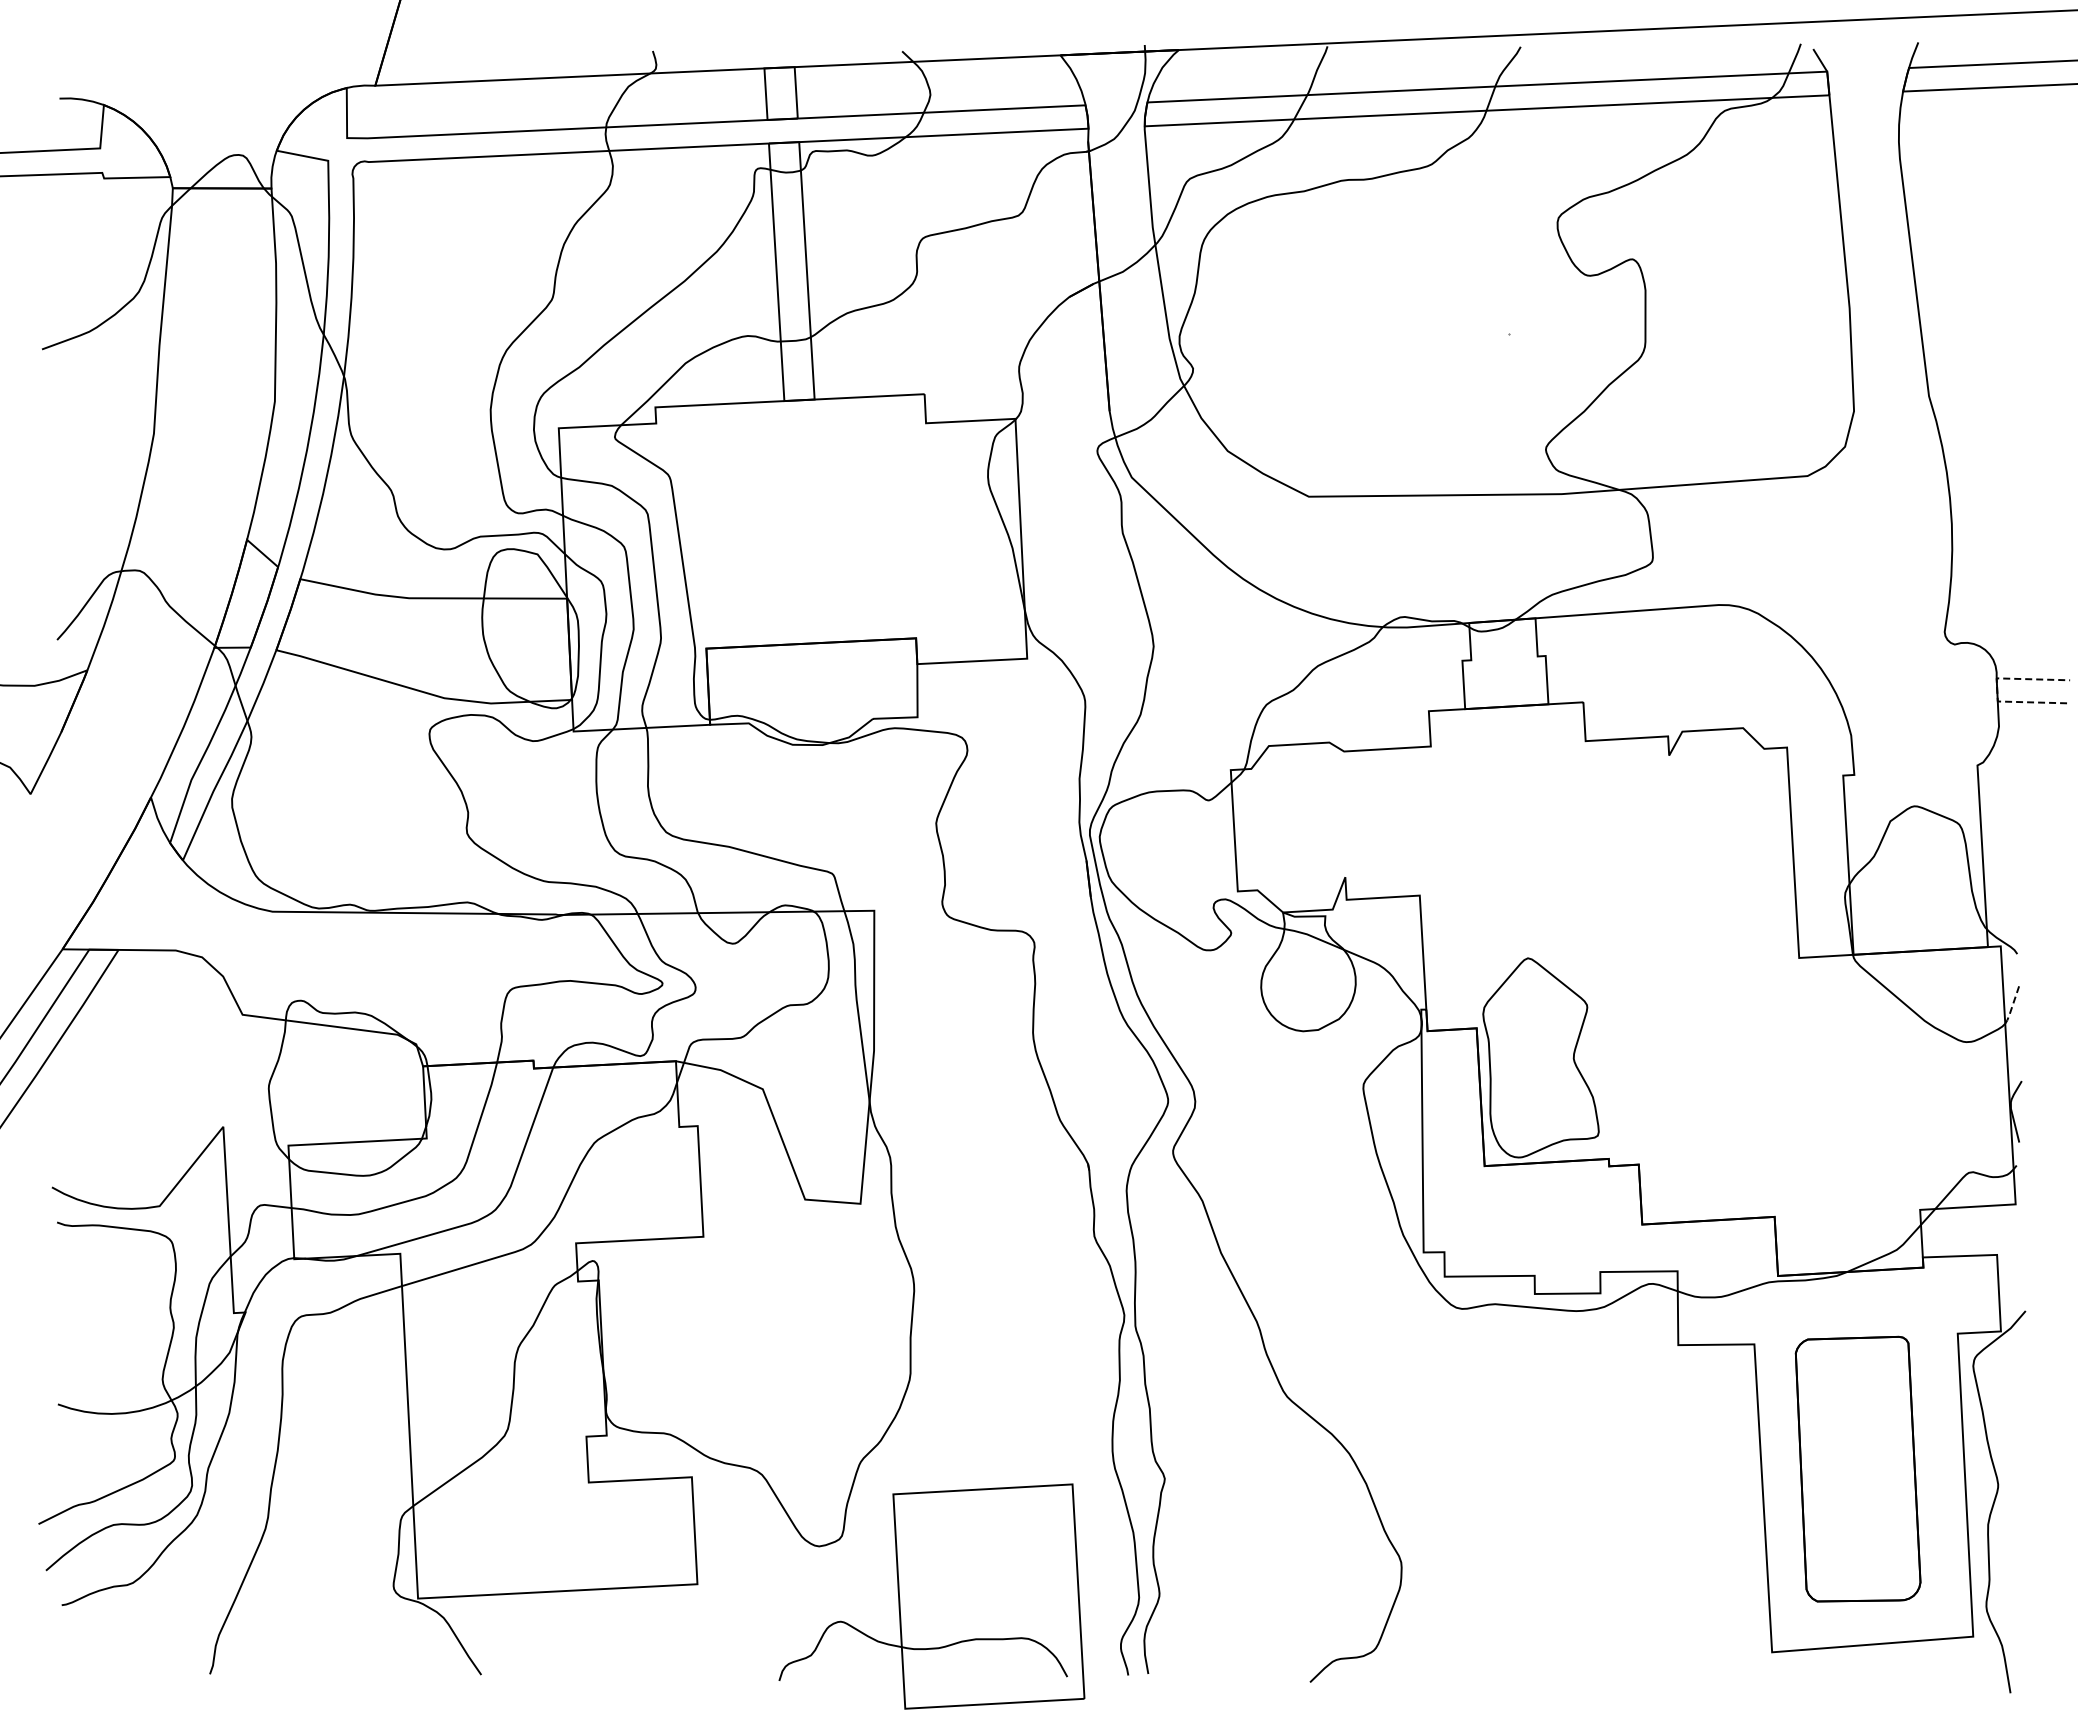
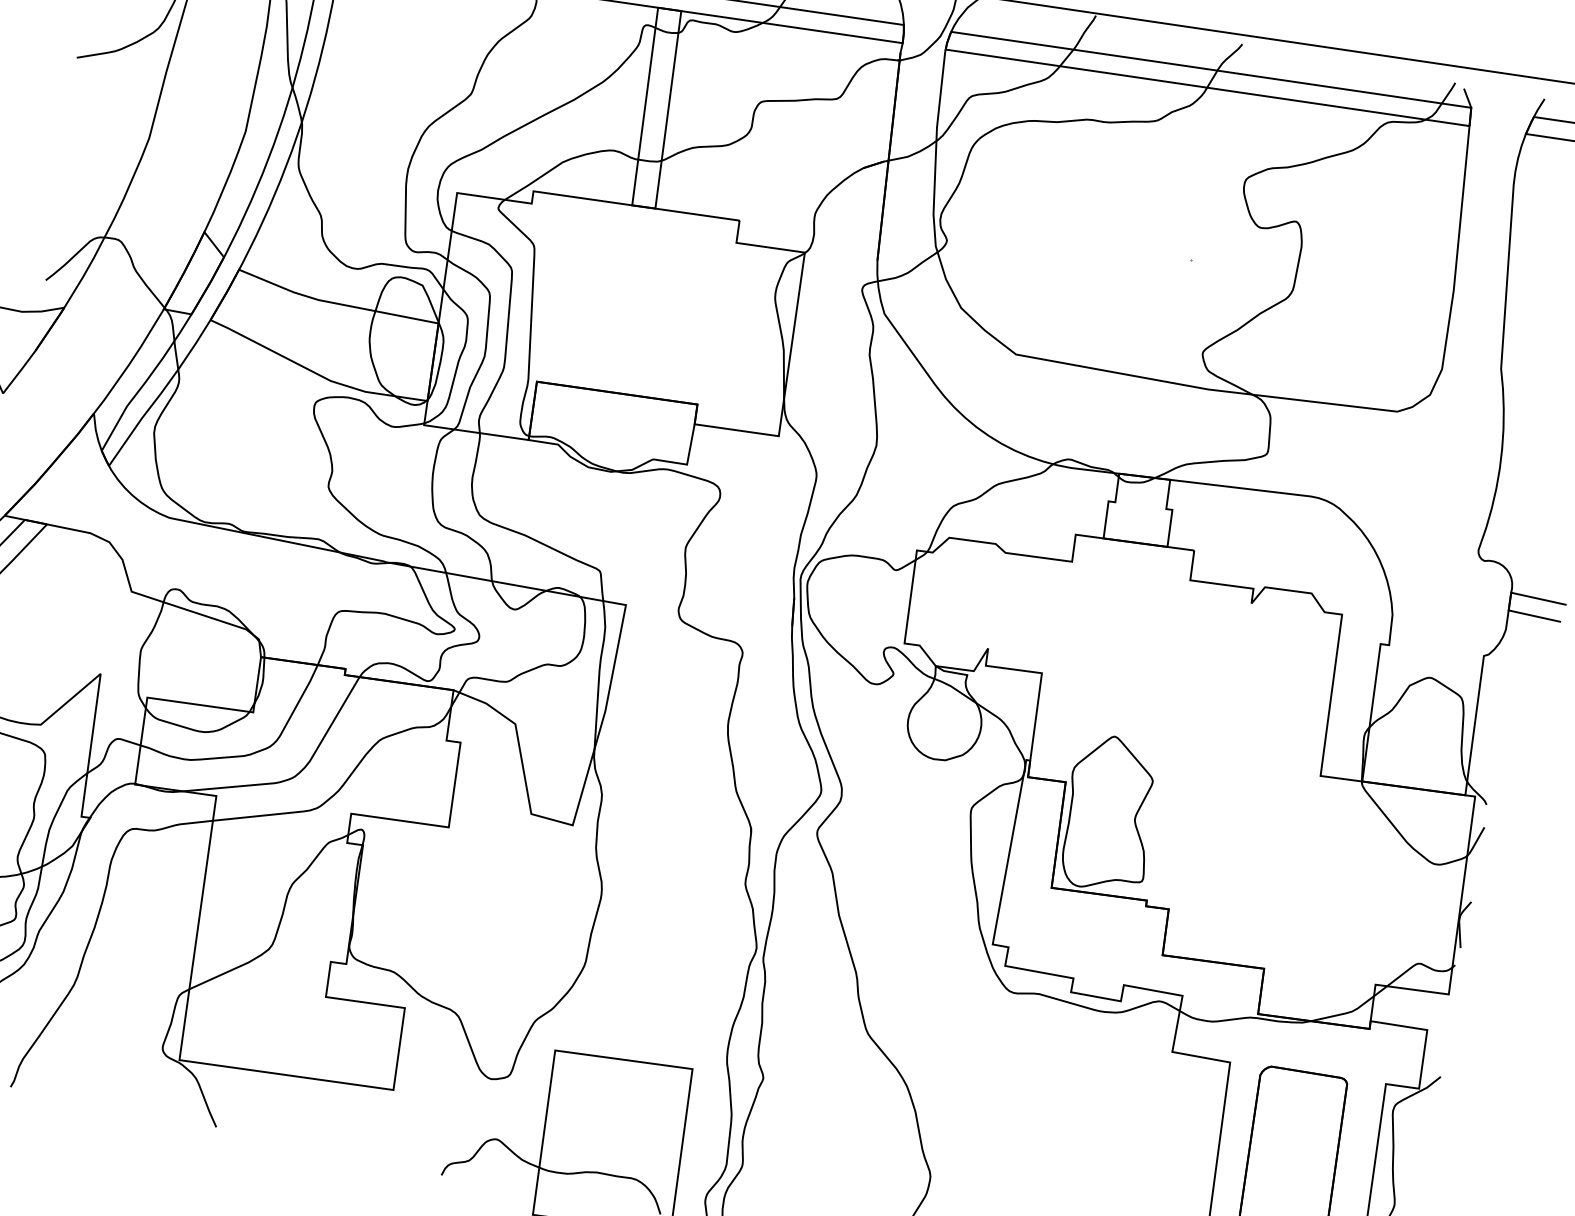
line: (1997, 688) -> (1510, 600), dashed -> solid
line: (2012, 1004) -> (1475, 842), dashed -> solid

